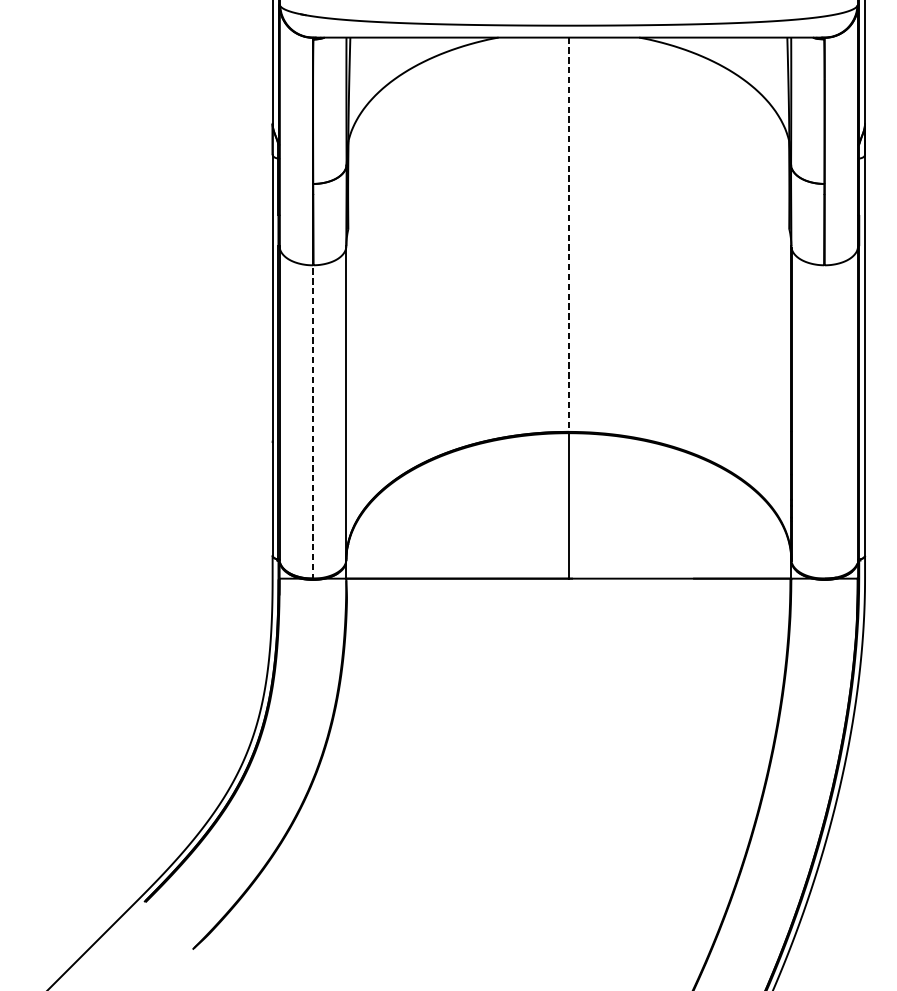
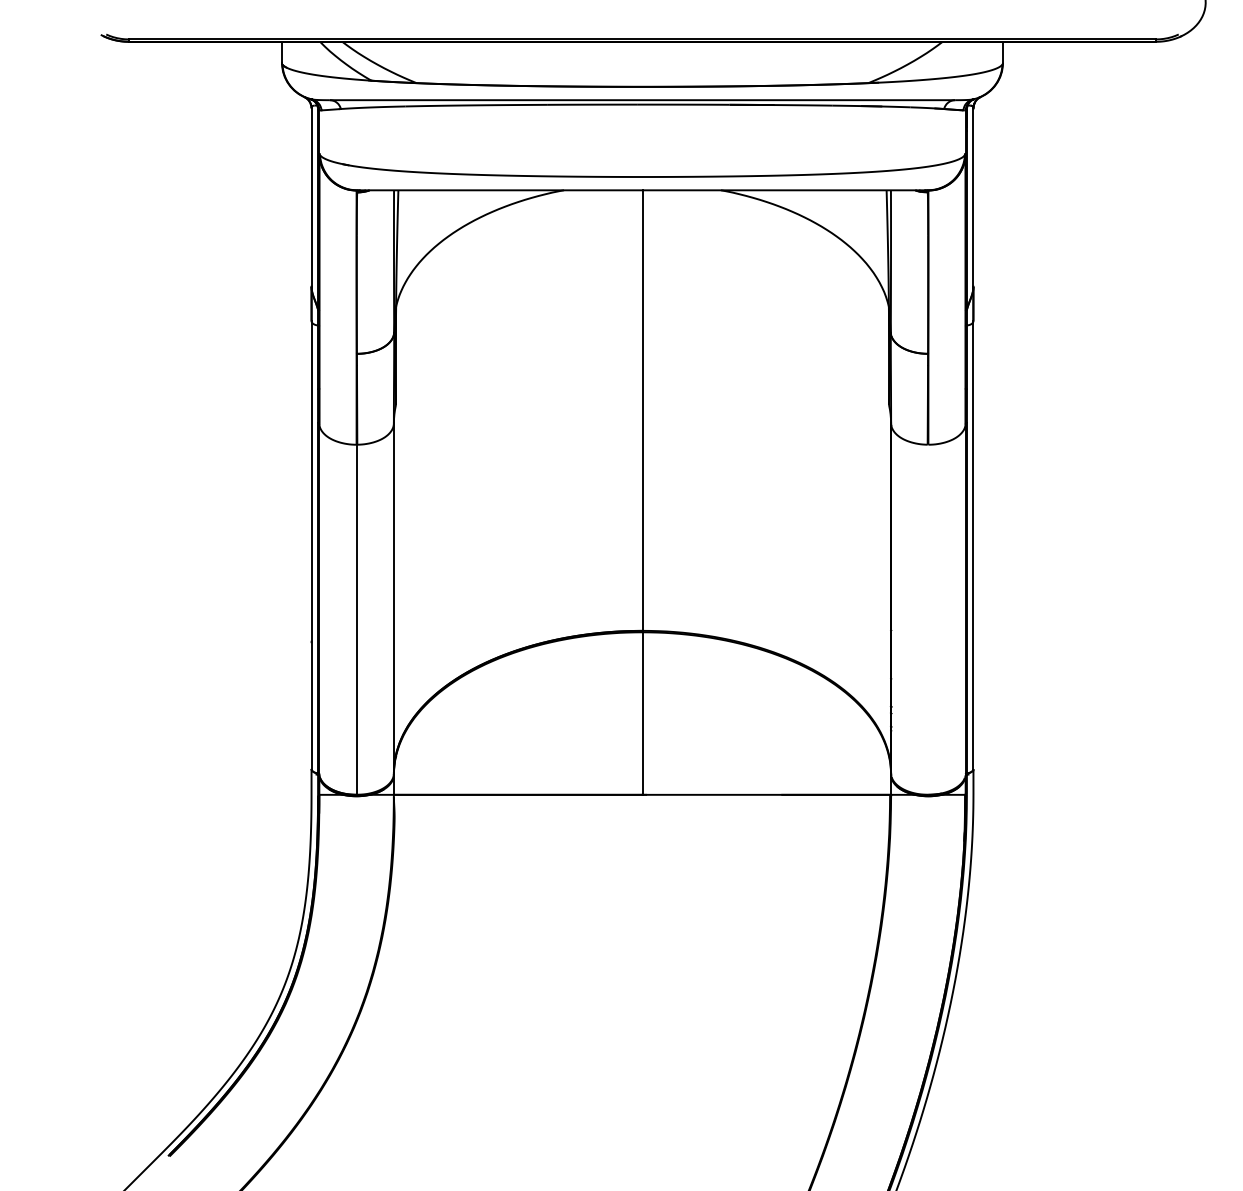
line: (568, 235) -> (642, 411), dashed -> solid
line: (312, 422) -> (356, 620), dashed -> solid

